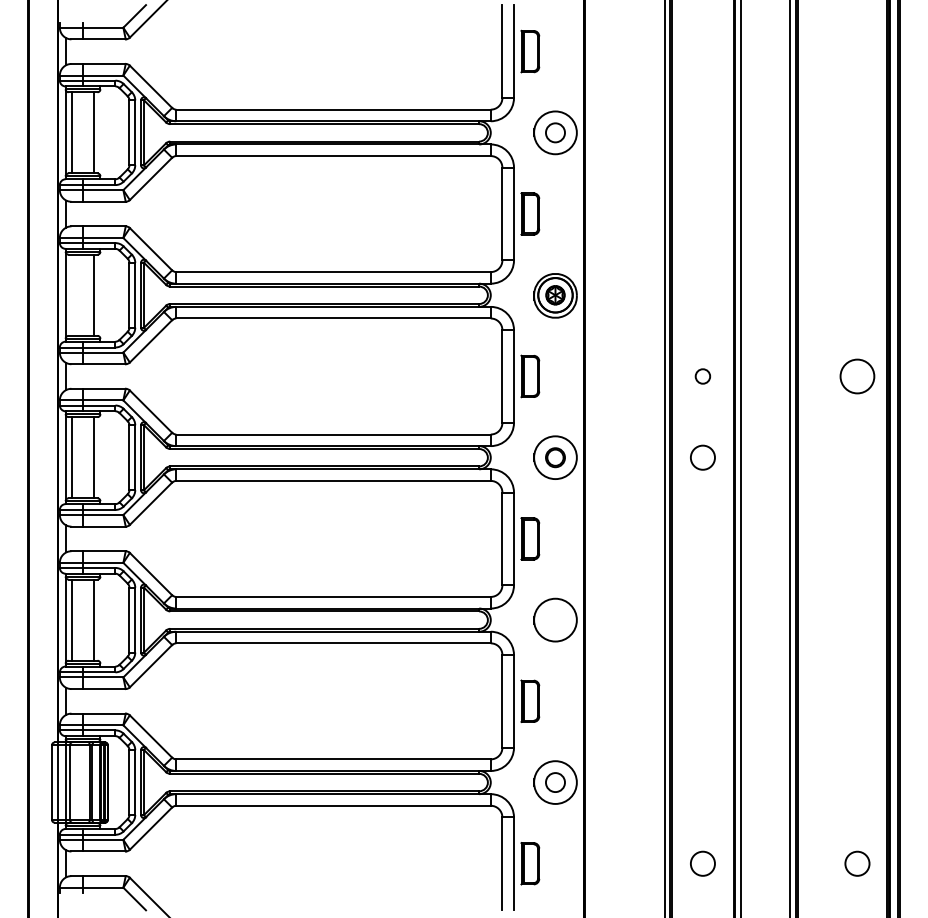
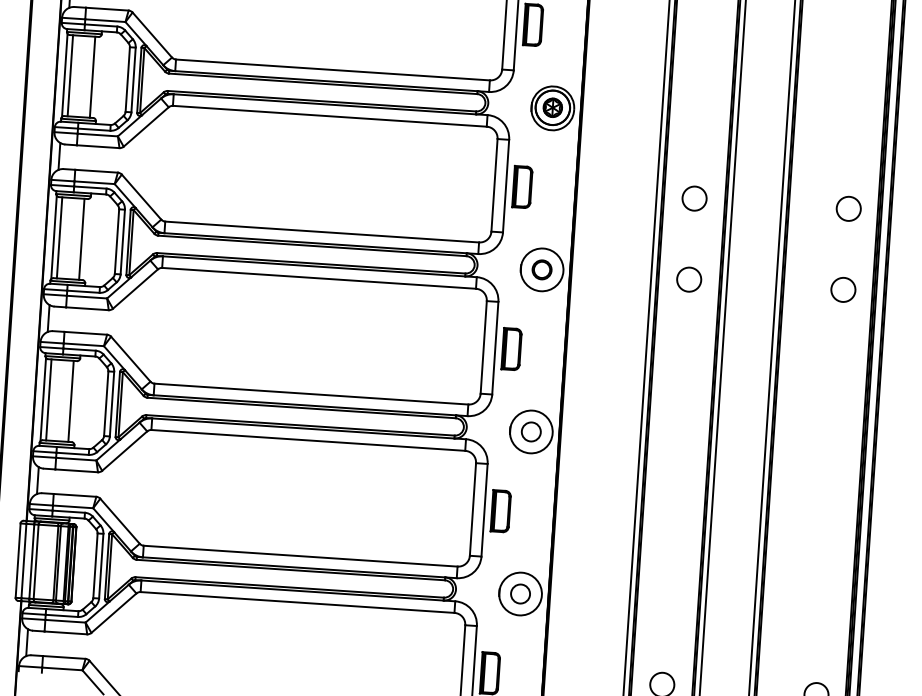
line: (71, 294) -> (69, 74), added
circle: (702, 376) -> (694, 198), size x1.67
circle: (857, 376) -> (848, 208), size x0.71
circle: (857, 457) -> (843, 289), added
circle: (555, 619) -> (531, 431), added

